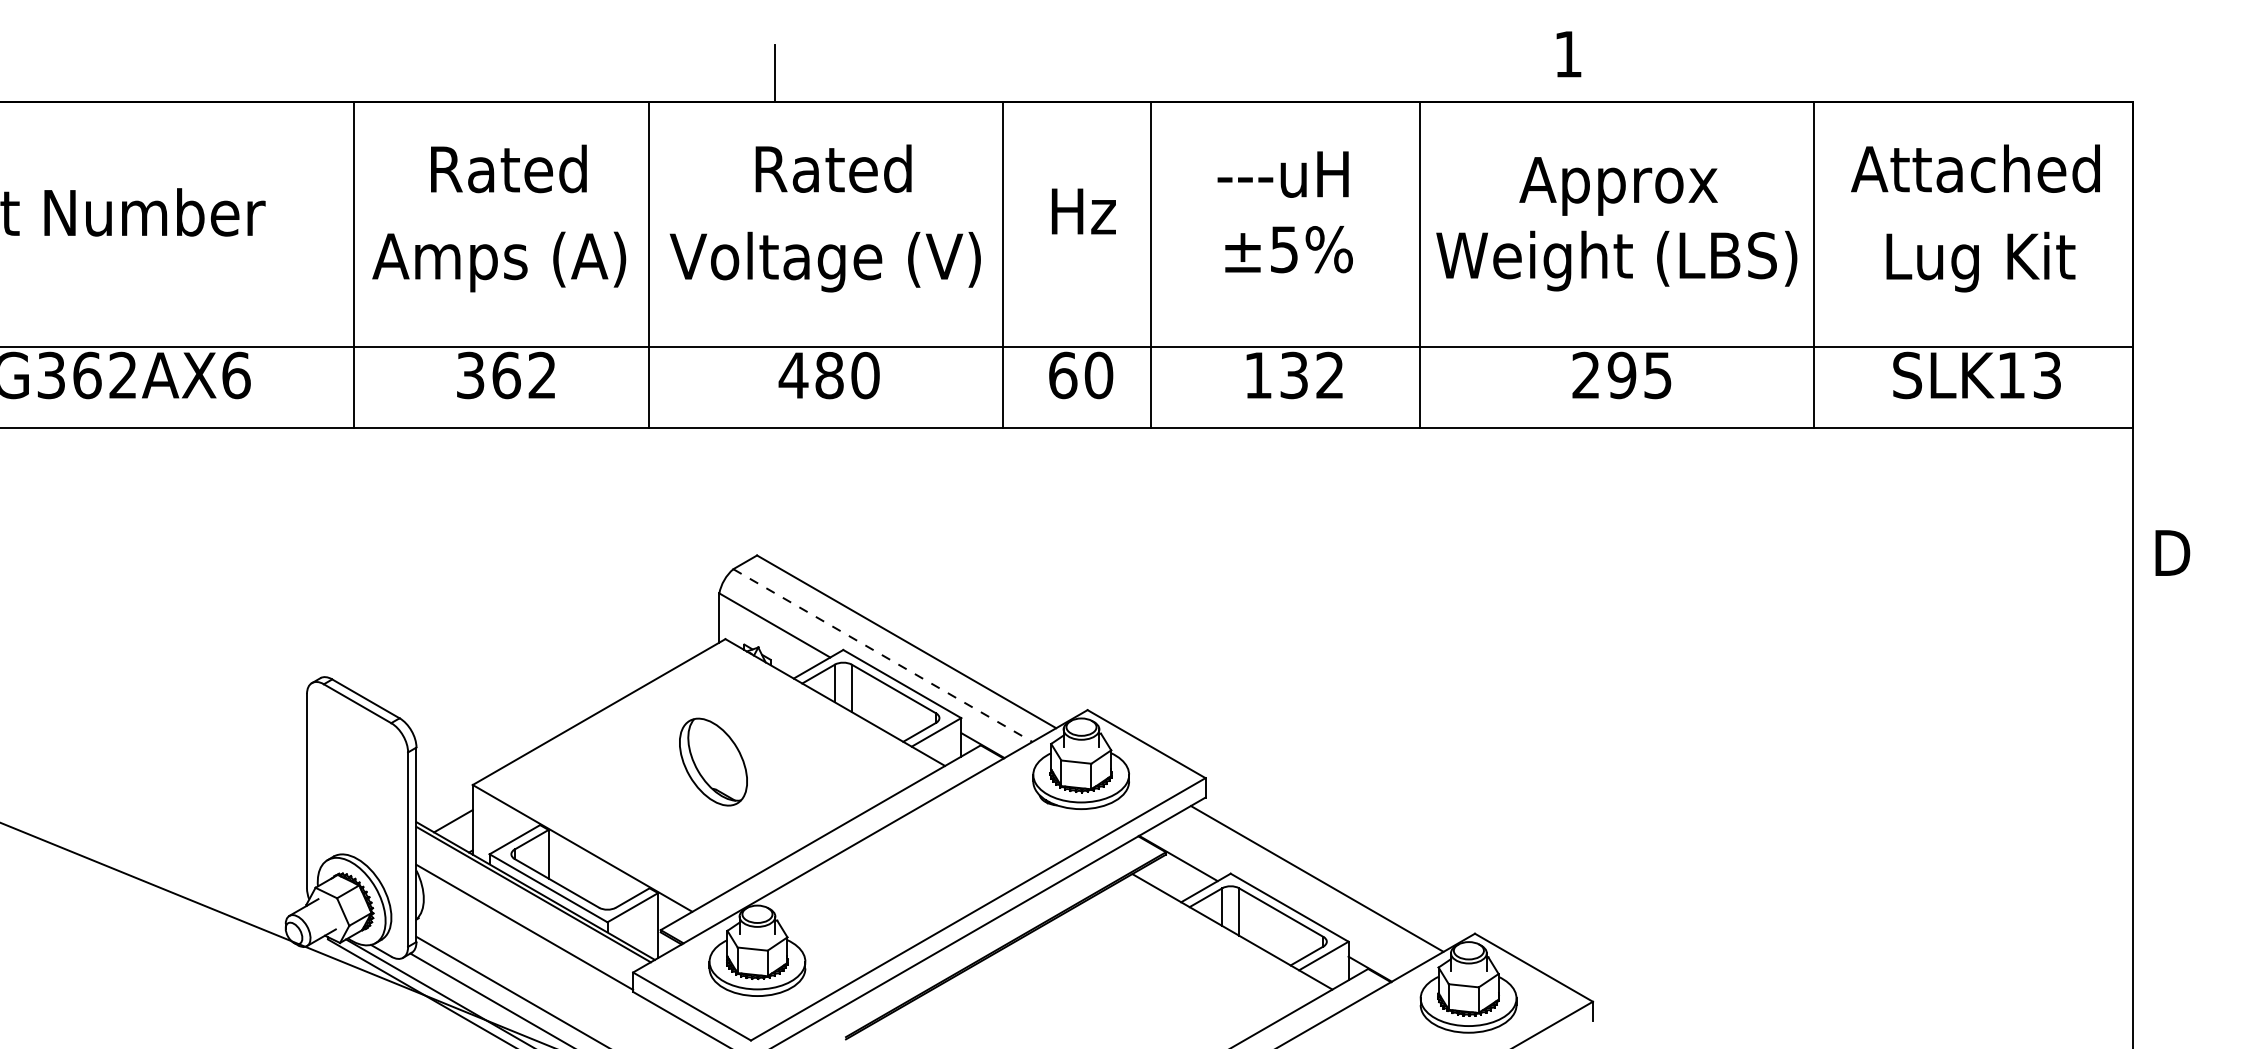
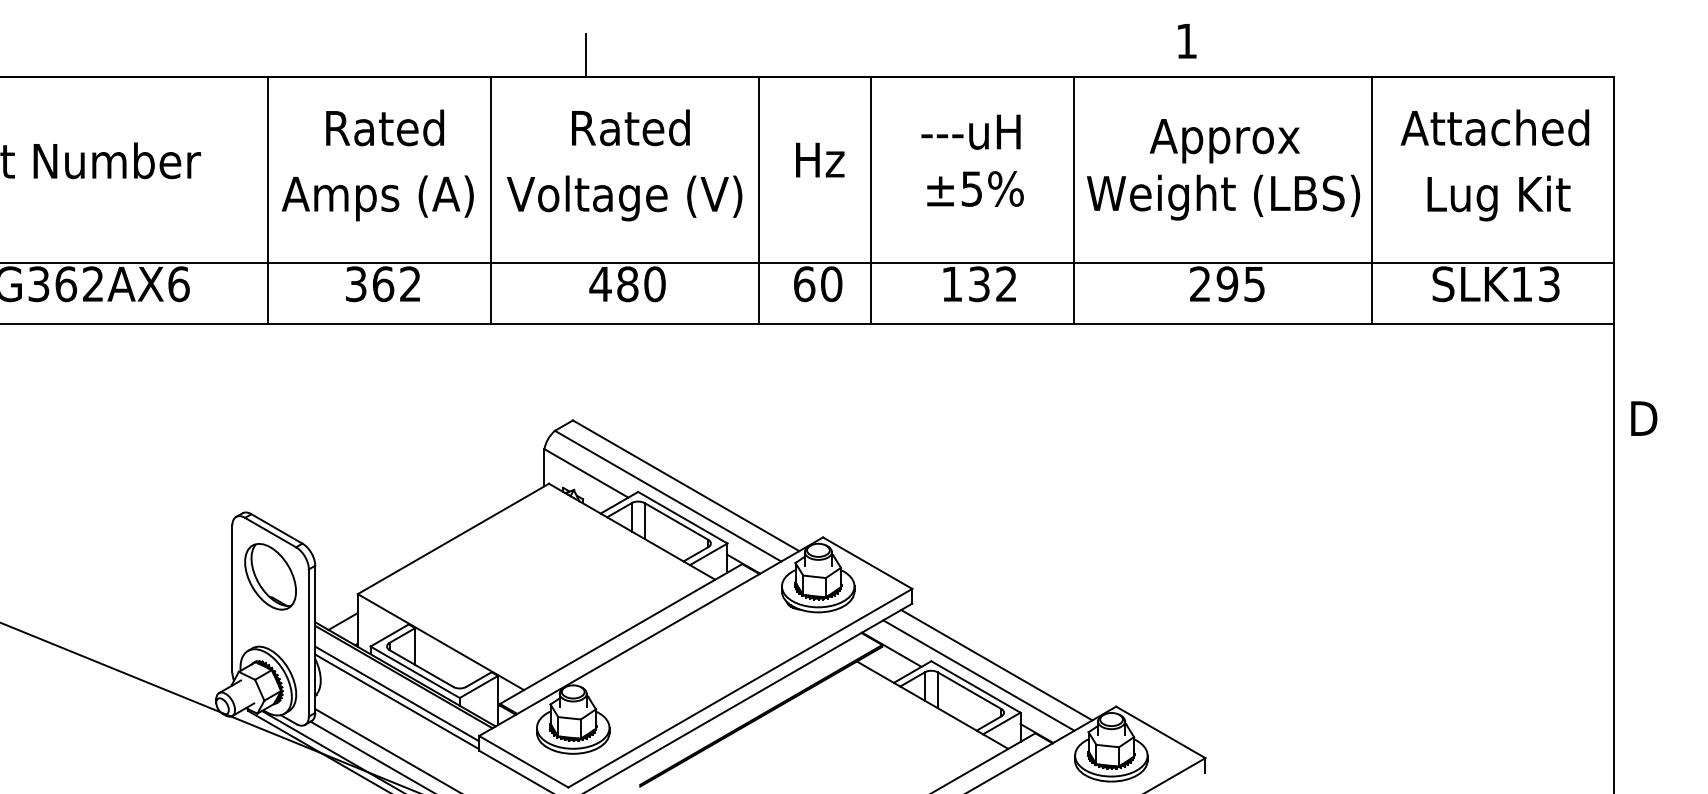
line: (882, 655) -> (667, 496), dashed -> solid
part: (713, 761) -> (270, 576), moved
line: (1293, 892) -> (978, 675), added
line: (524, 916) -> (396, 693), added

